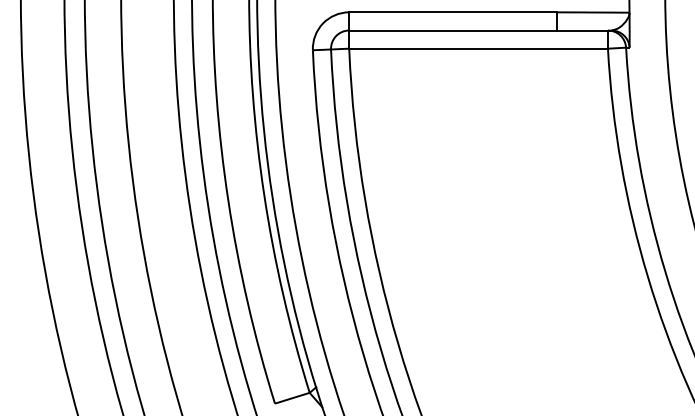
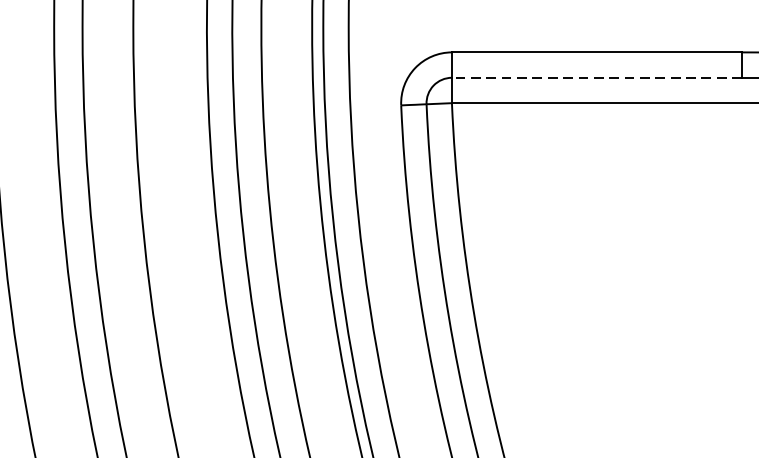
line: (453, 30) -> (597, 77), solid -> dashed

